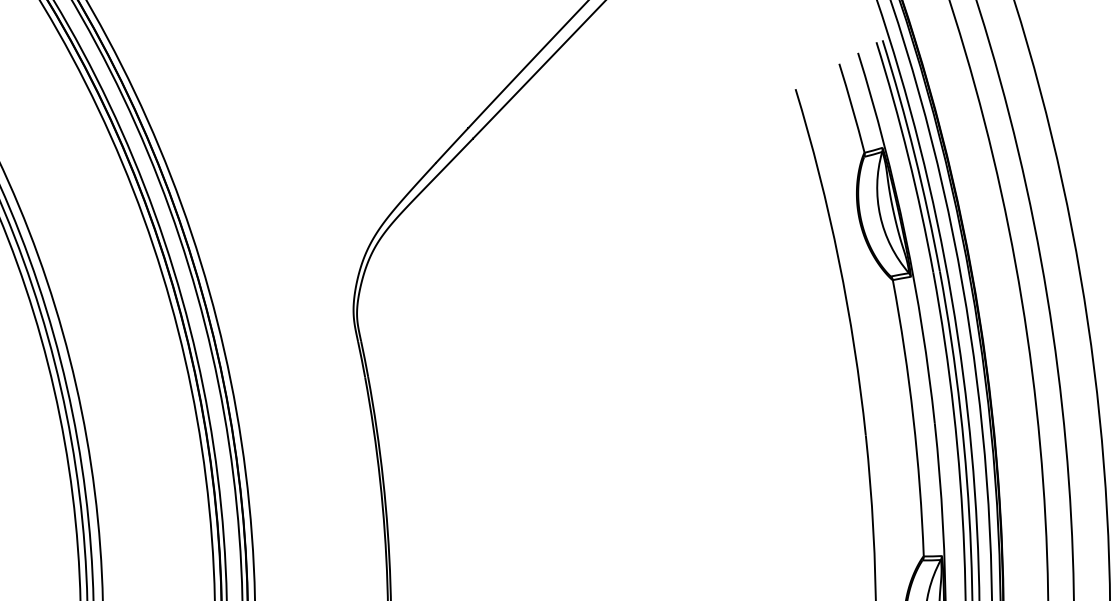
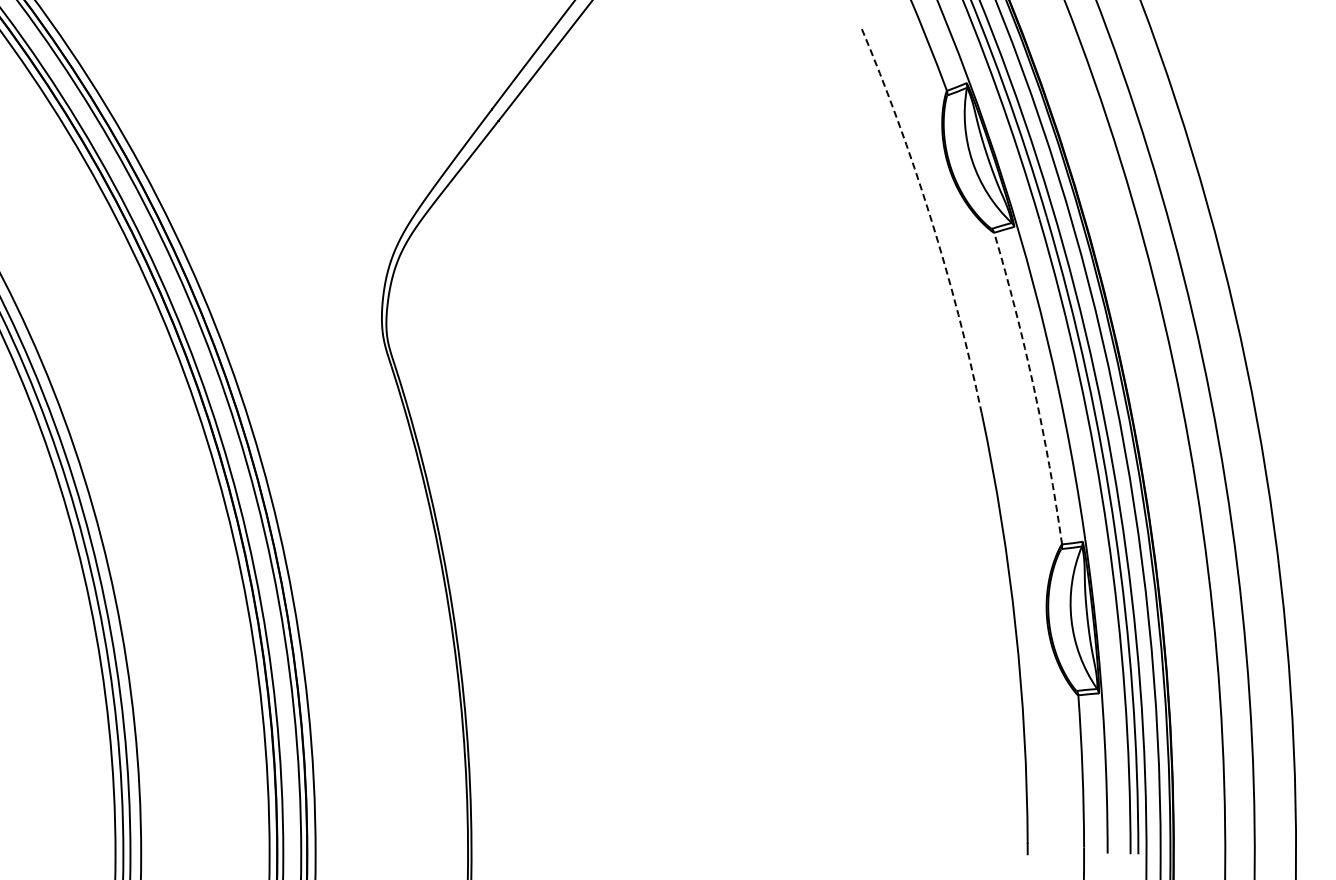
arc: (839, 260) -> (930, 216), solid -> dashed
arc: (913, 417) -> (1033, 387), solid -> dashed

